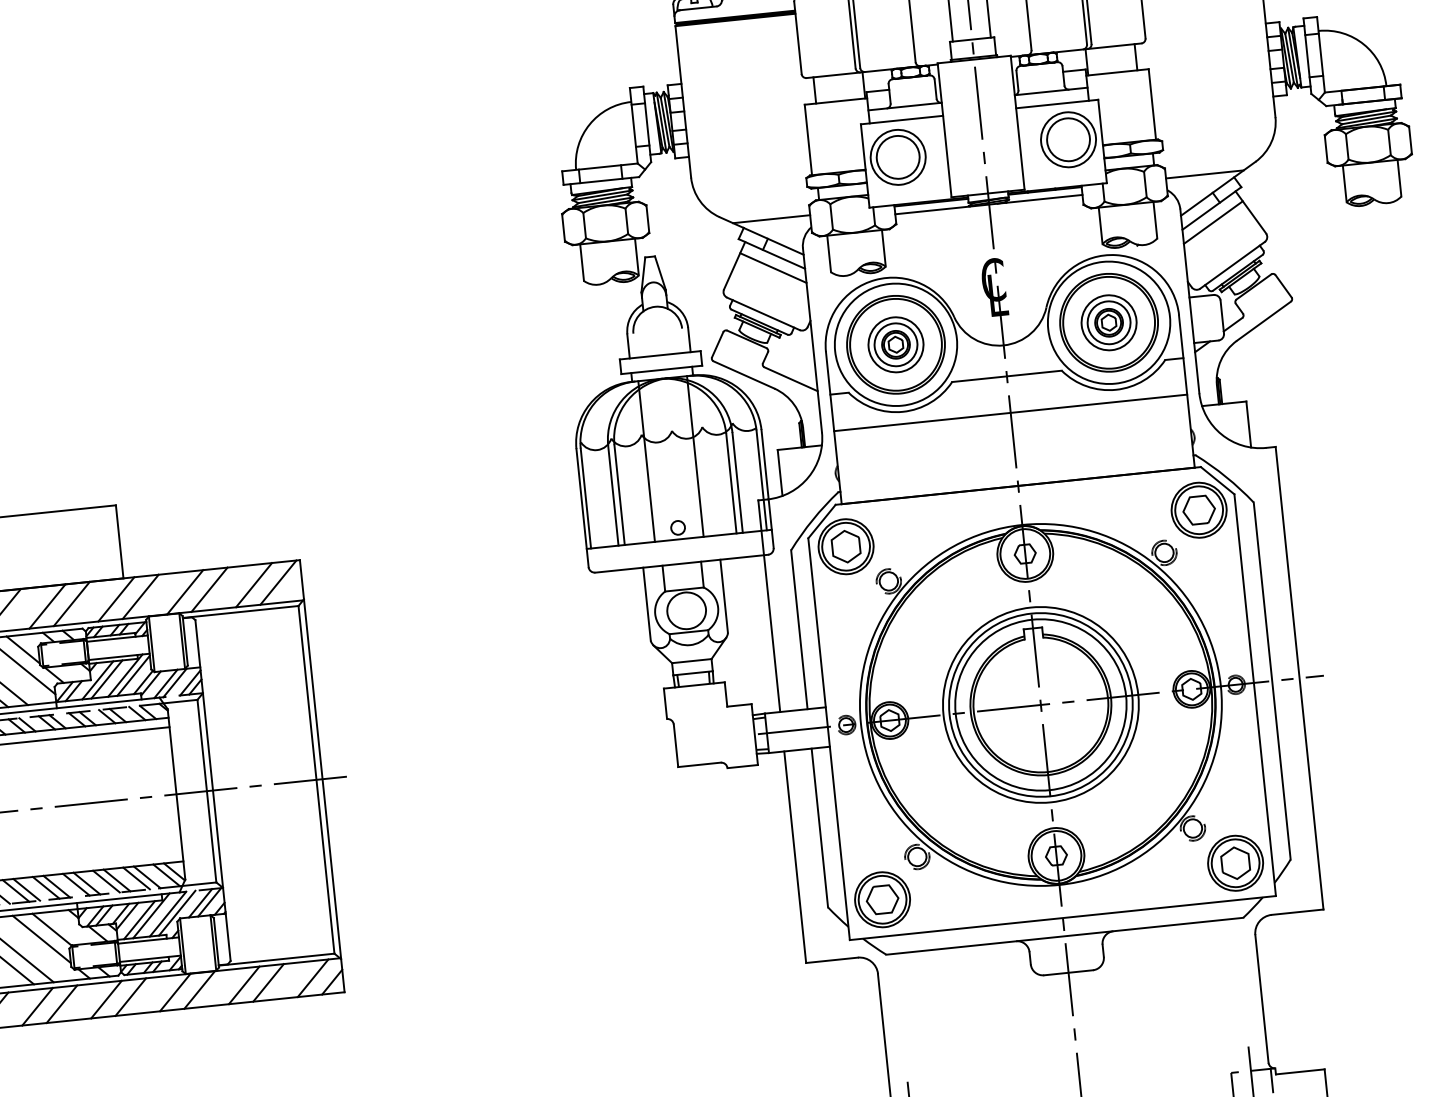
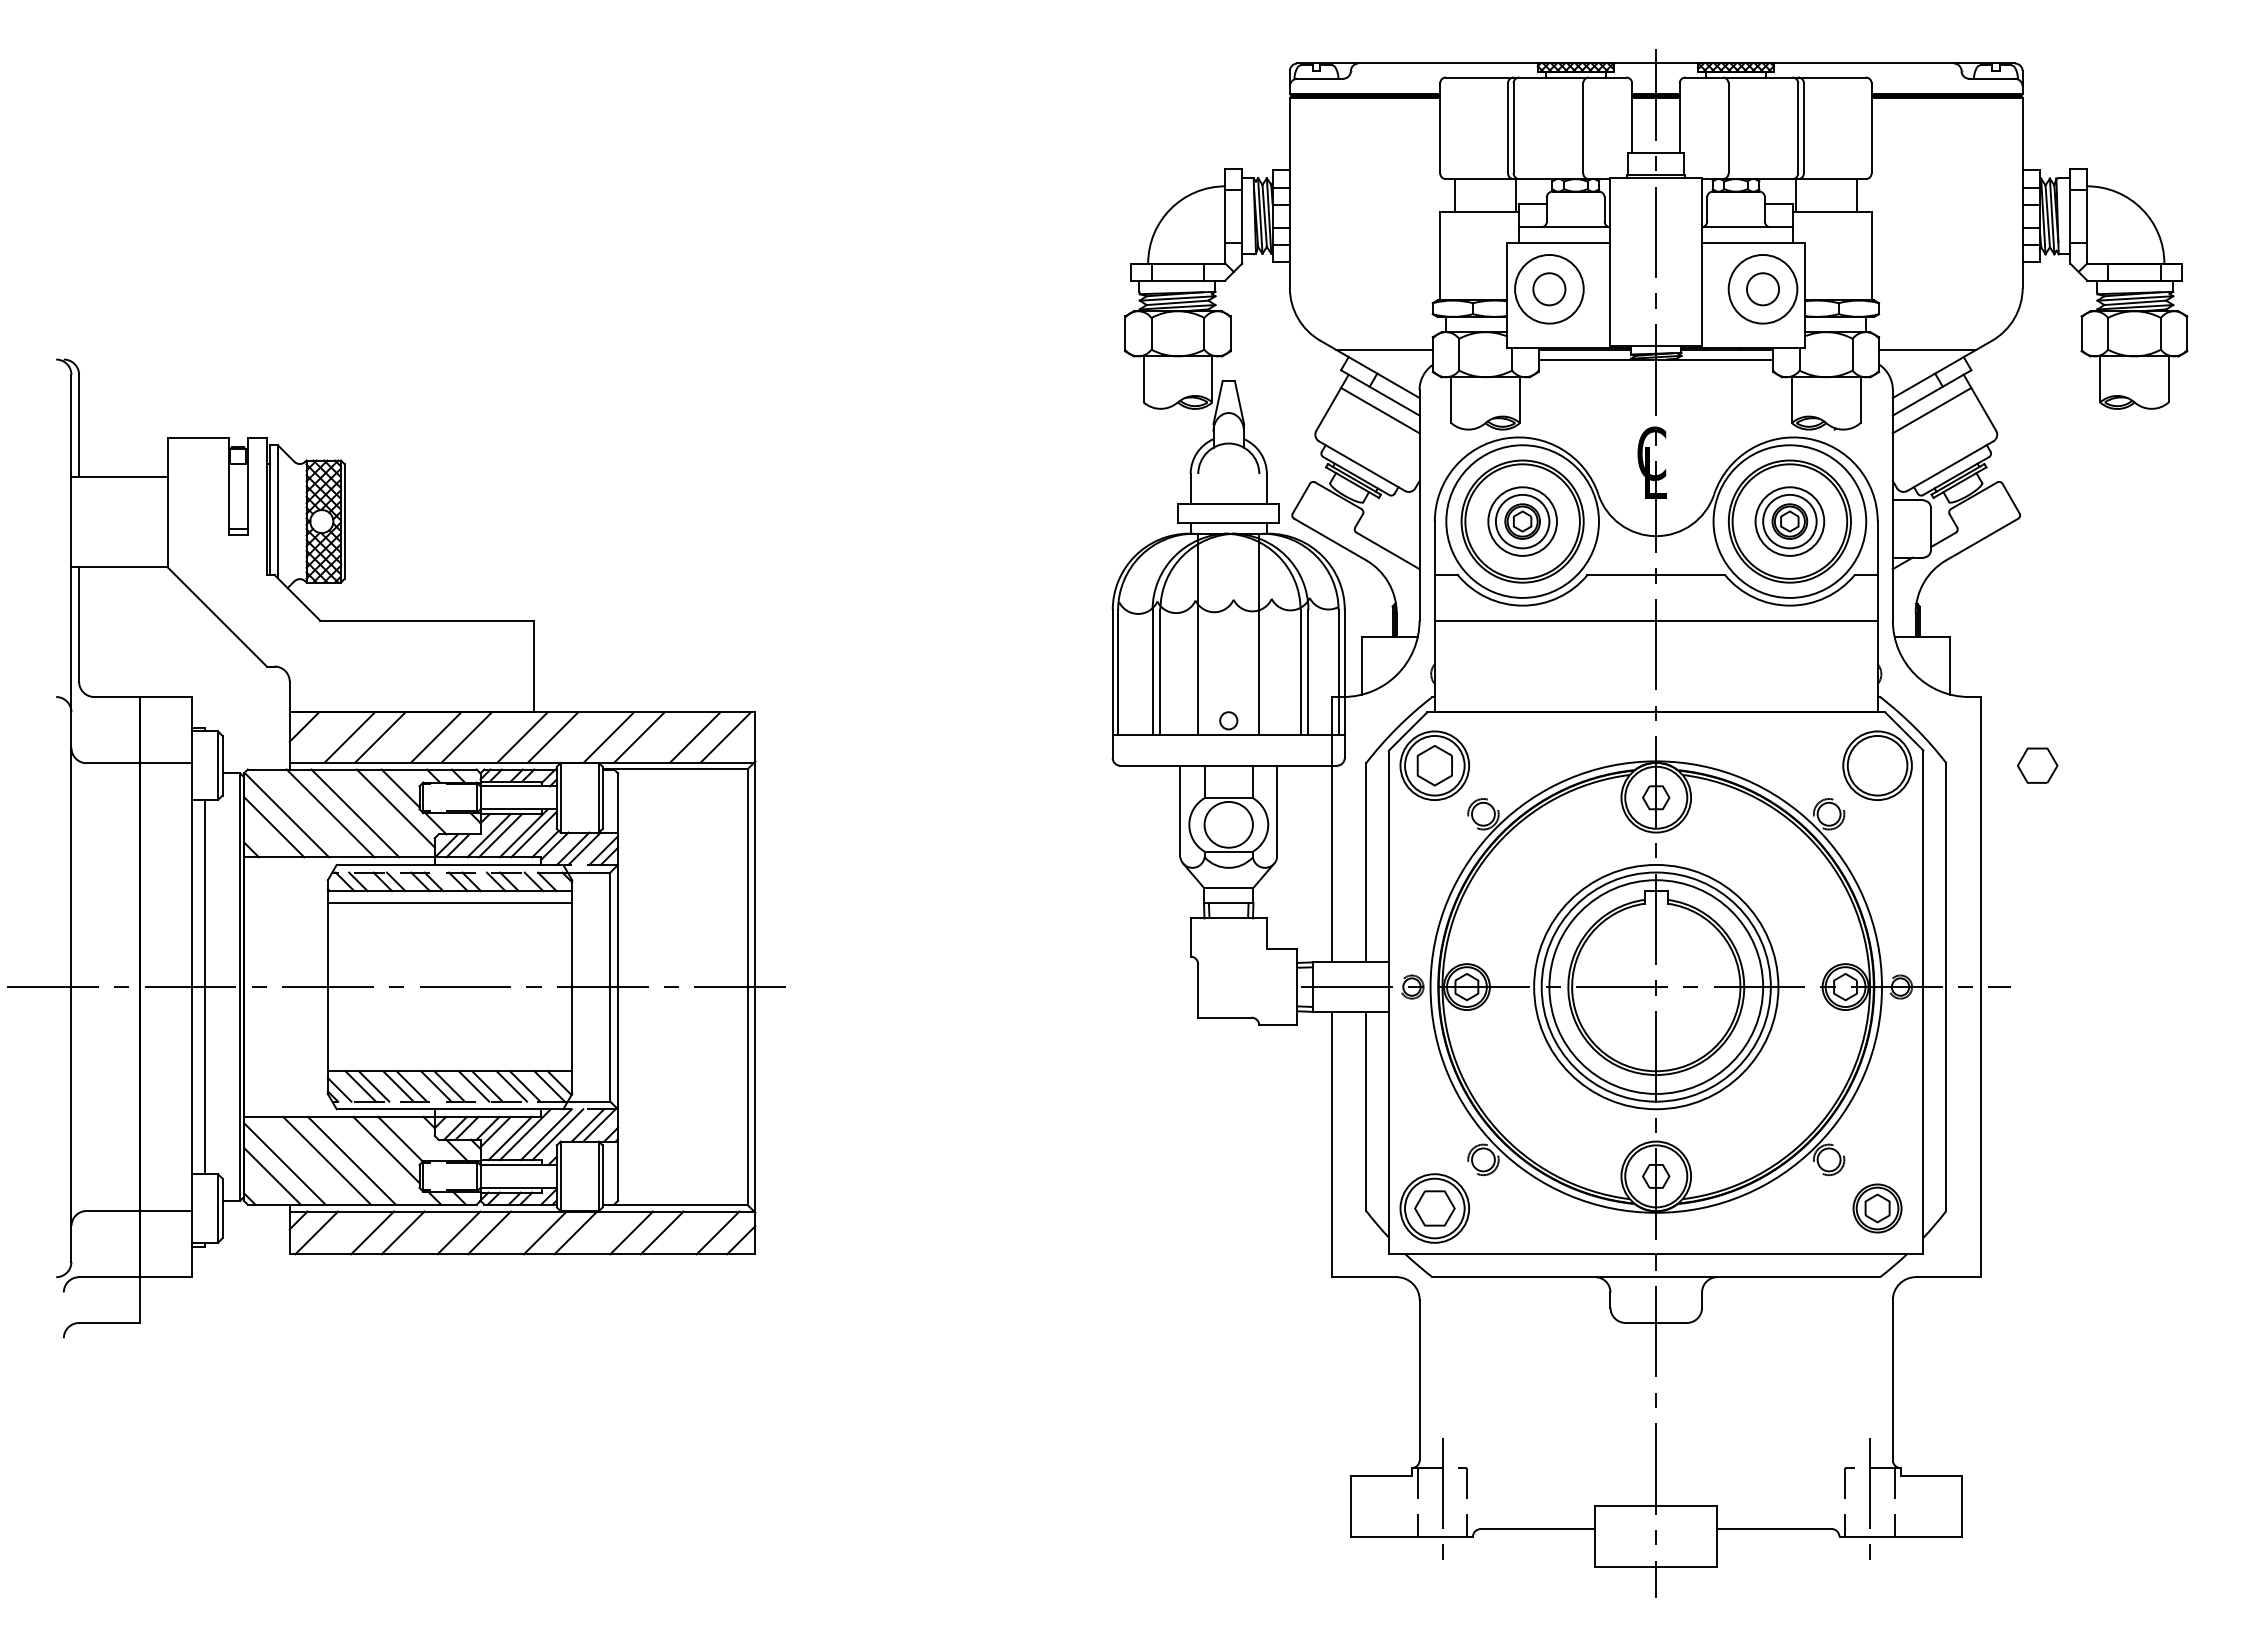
circle: (1068, 139) -> (1762, 289), size x0.6
circle: (898, 157) -> (1549, 289), size x0.6
part: (1199, 510) -> (2037, 765), moved
part: (1235, 863) -> (1877, 1208), size x0.7

